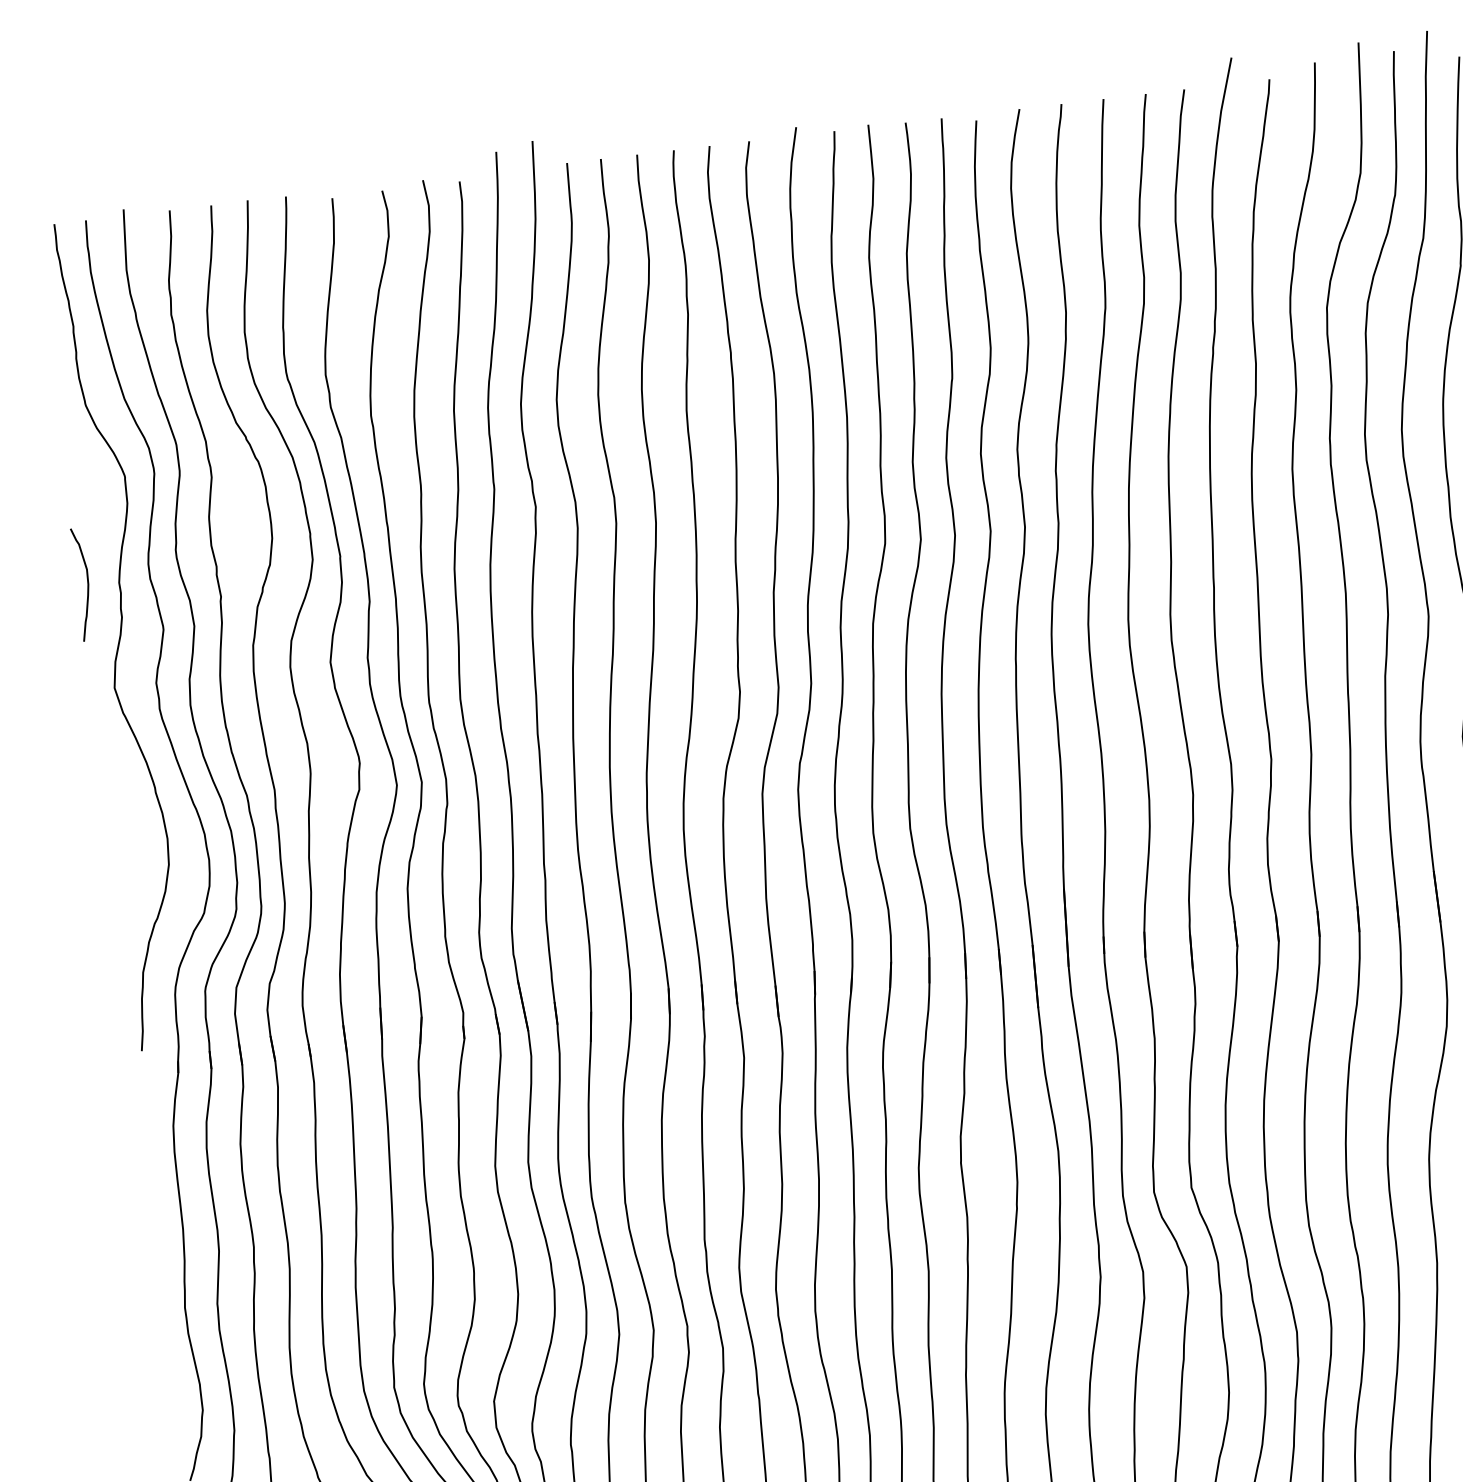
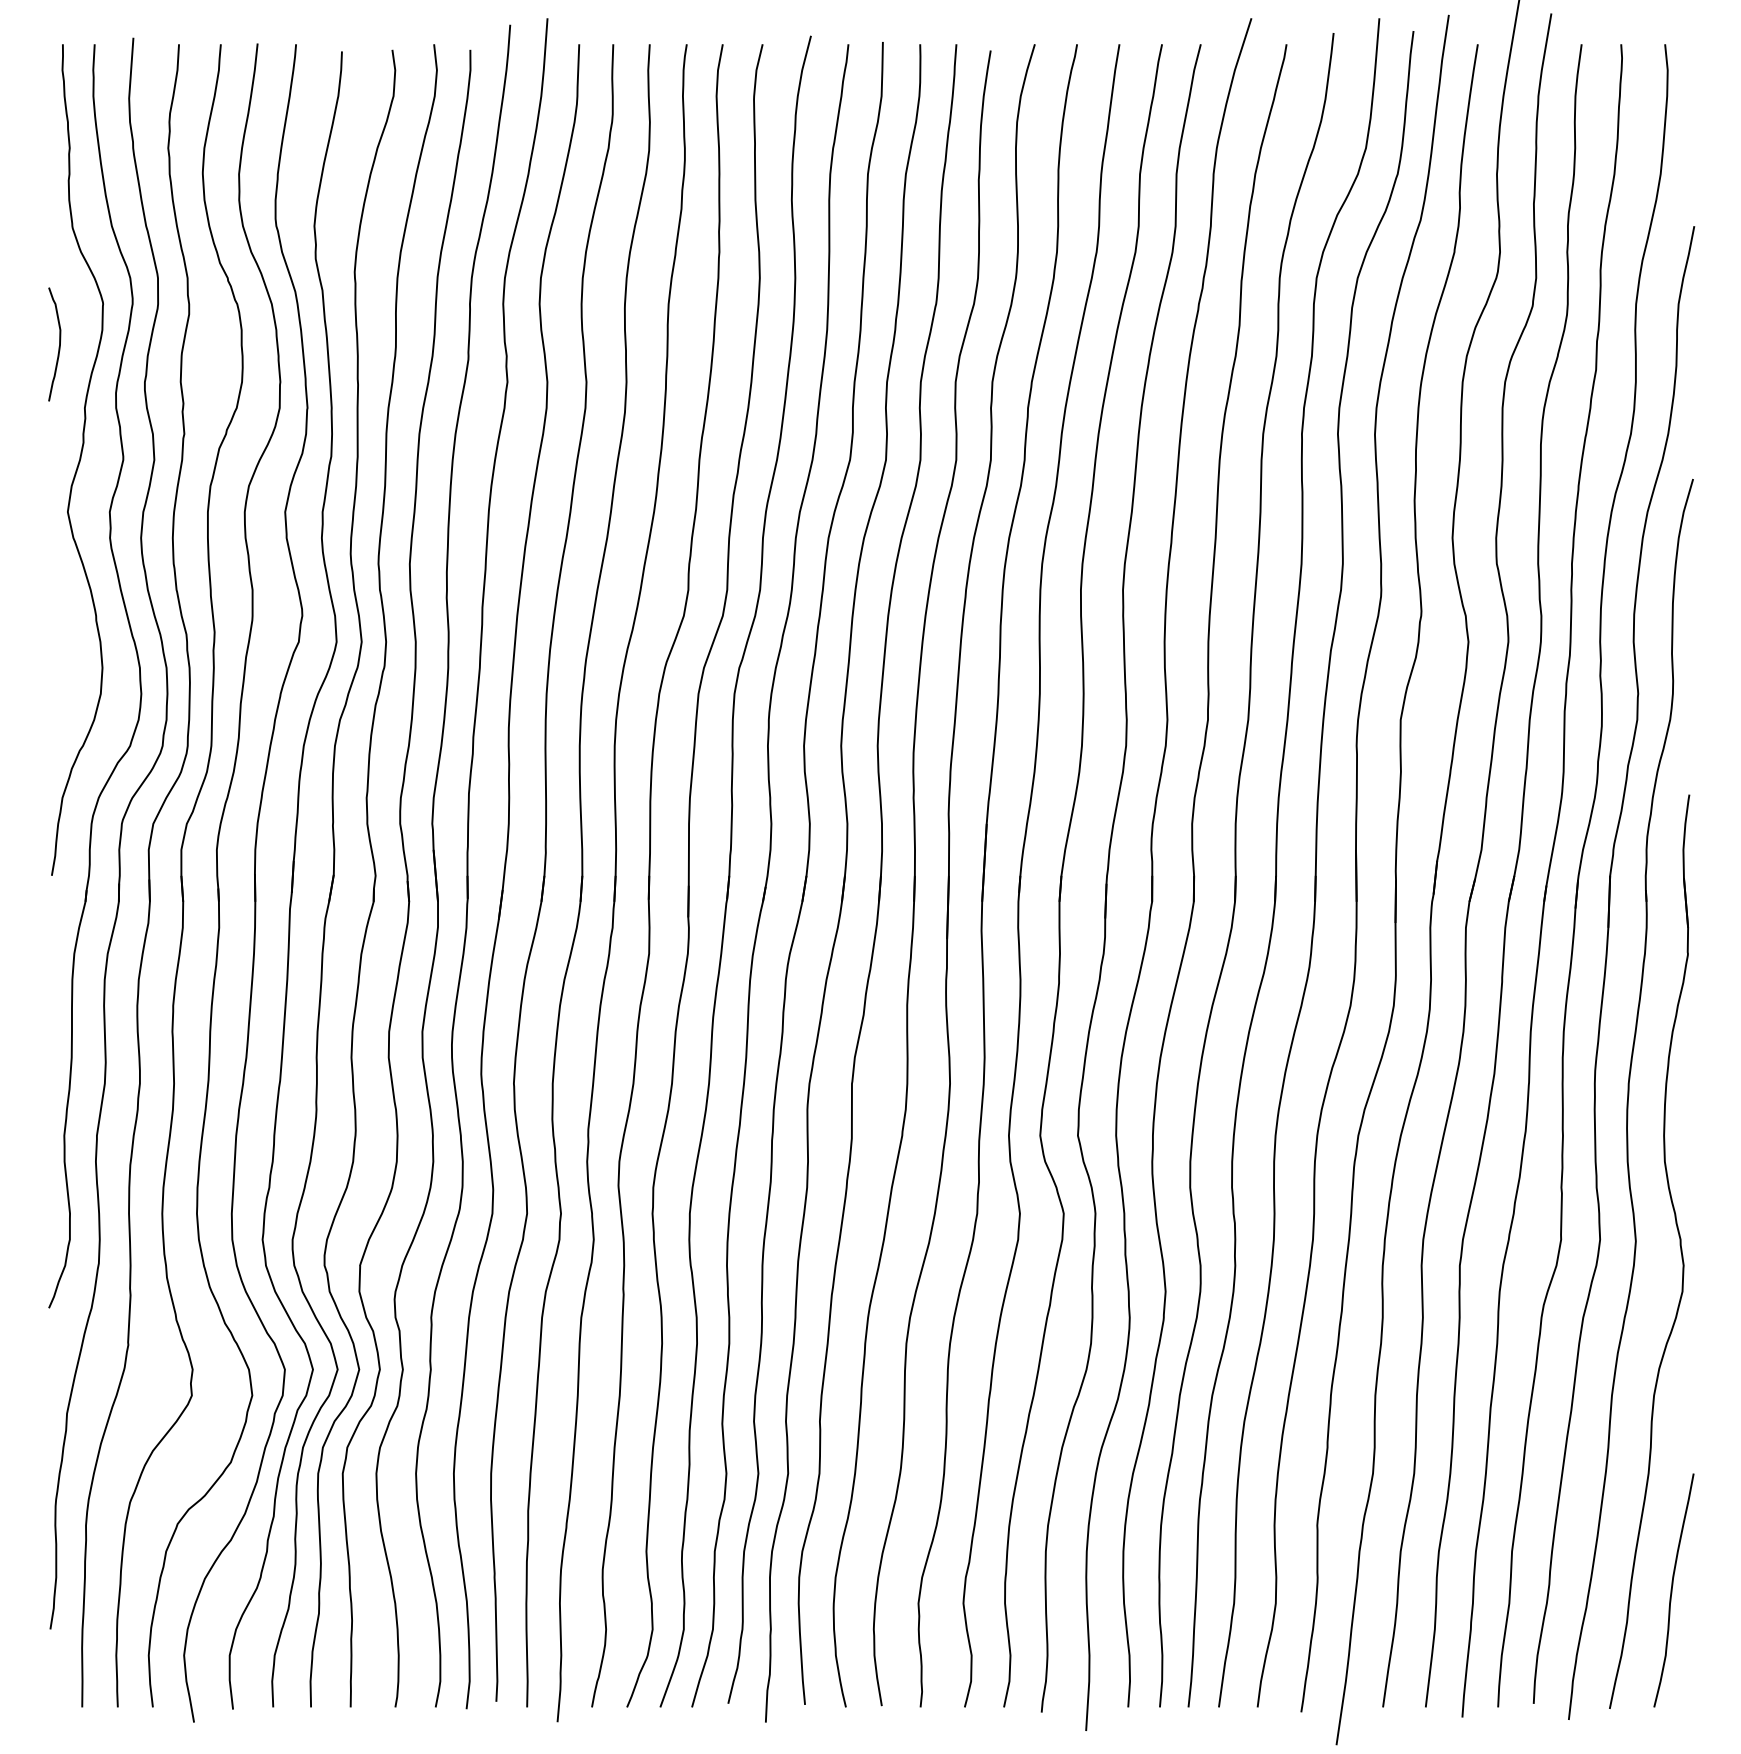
curve: (87, 586) -> (58, 346), moved

